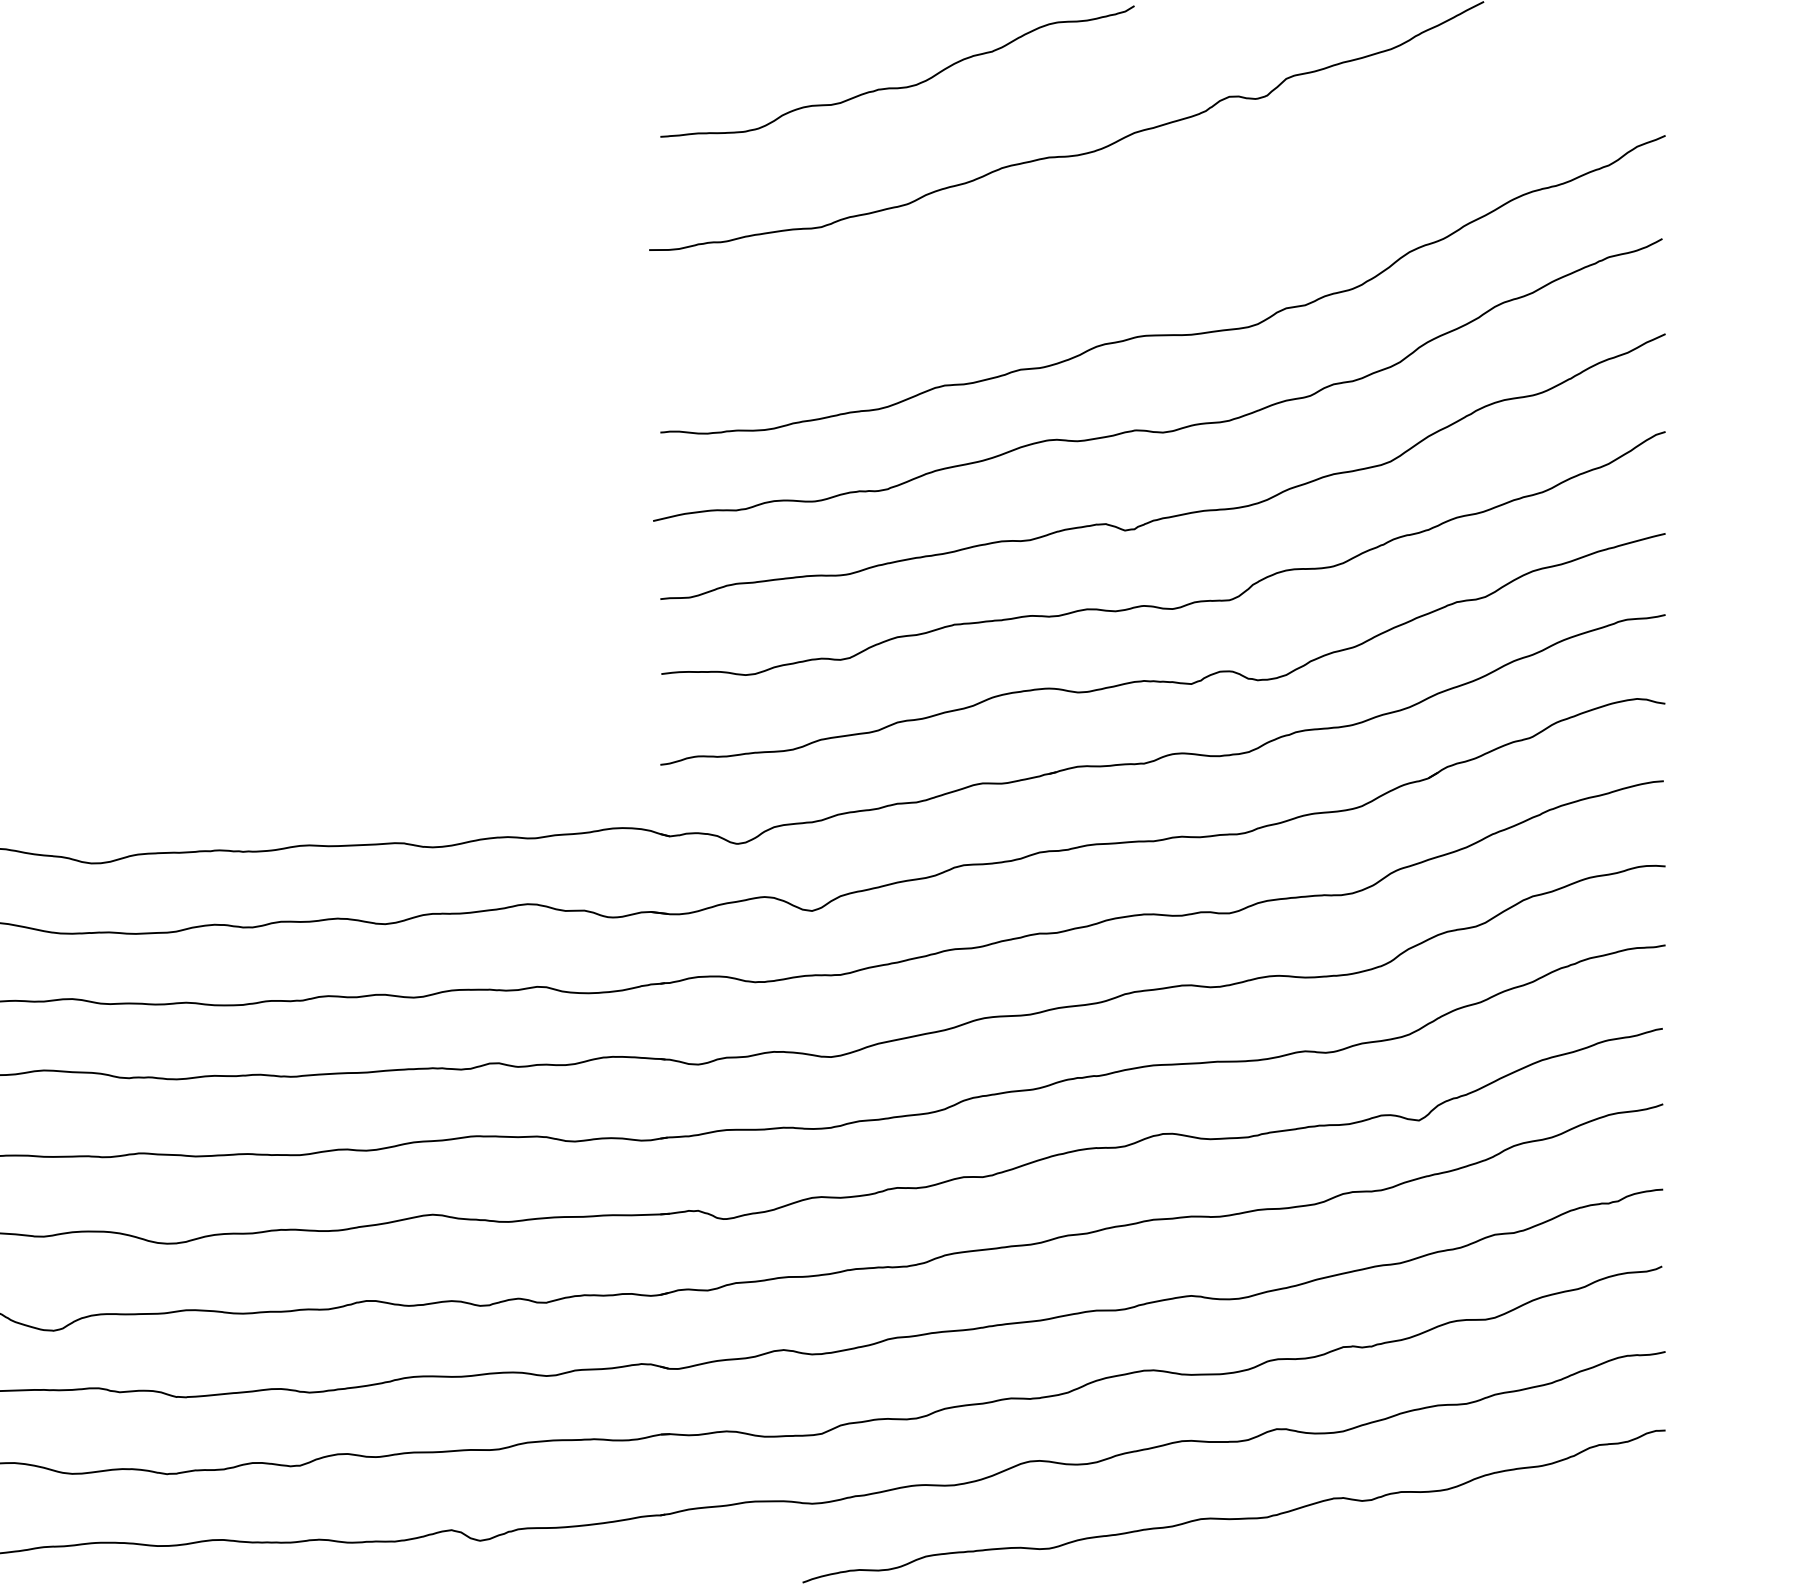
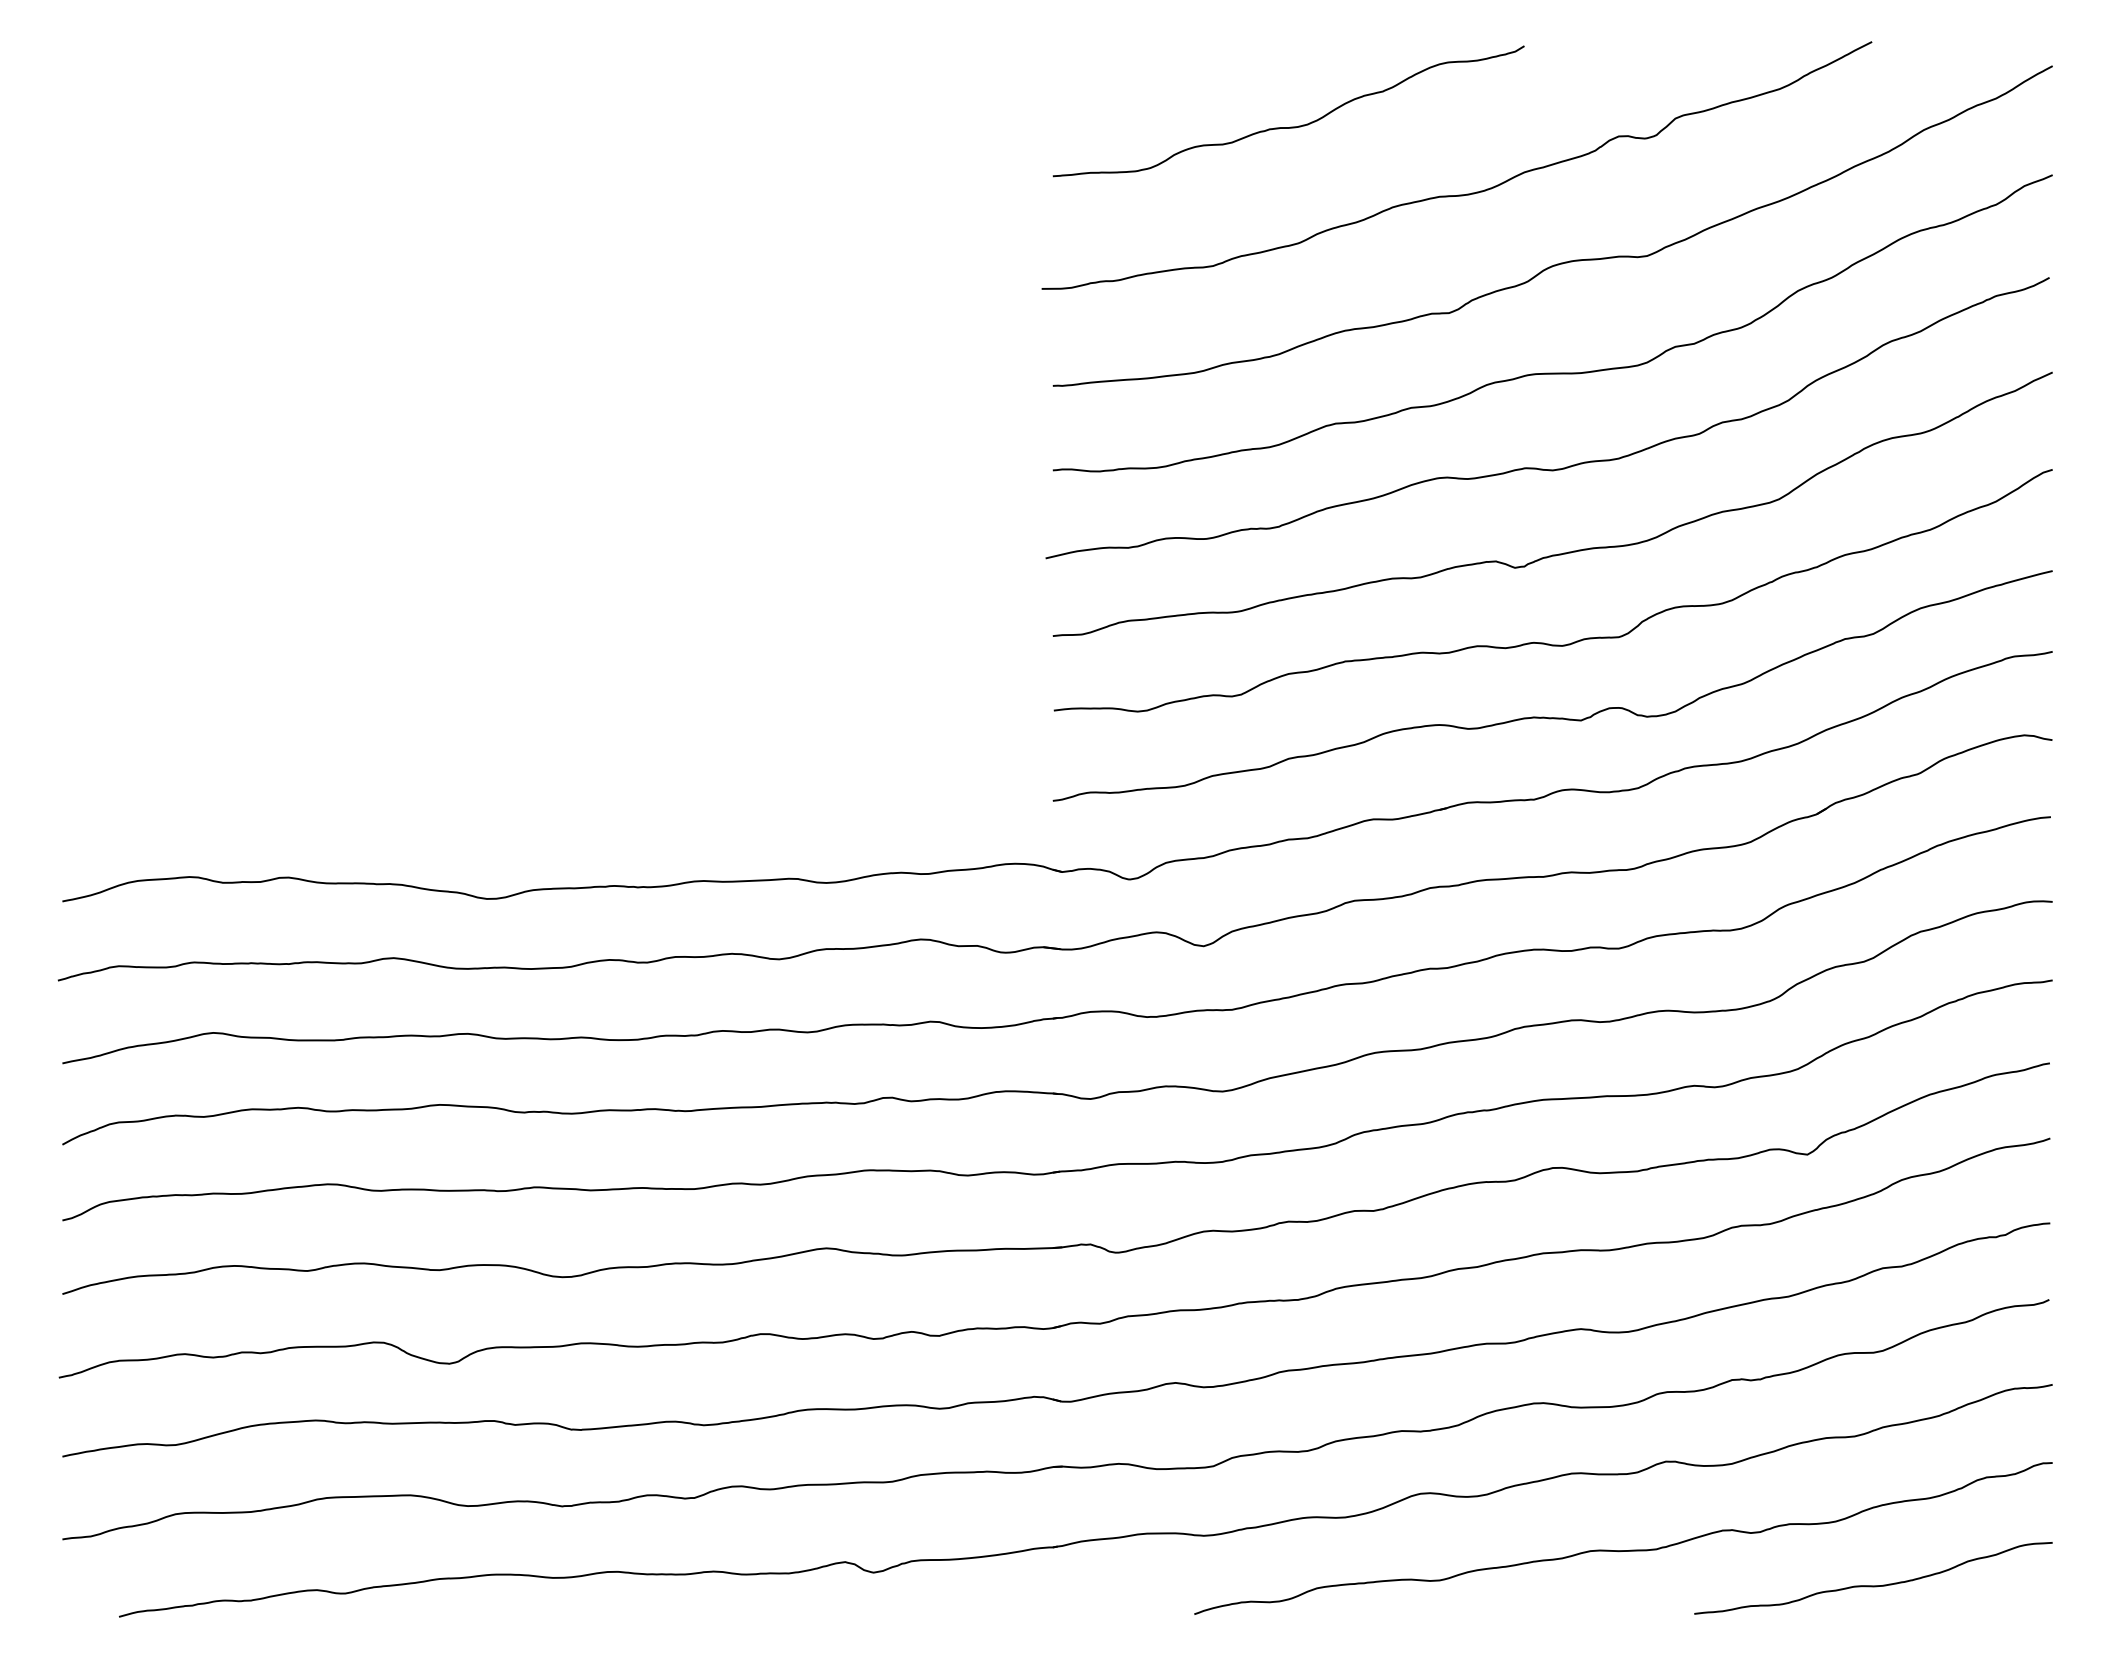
curve: (1170, 223) -> (1560, 262), added
curve: (1485, 1553) -> (1873, 1585), added

